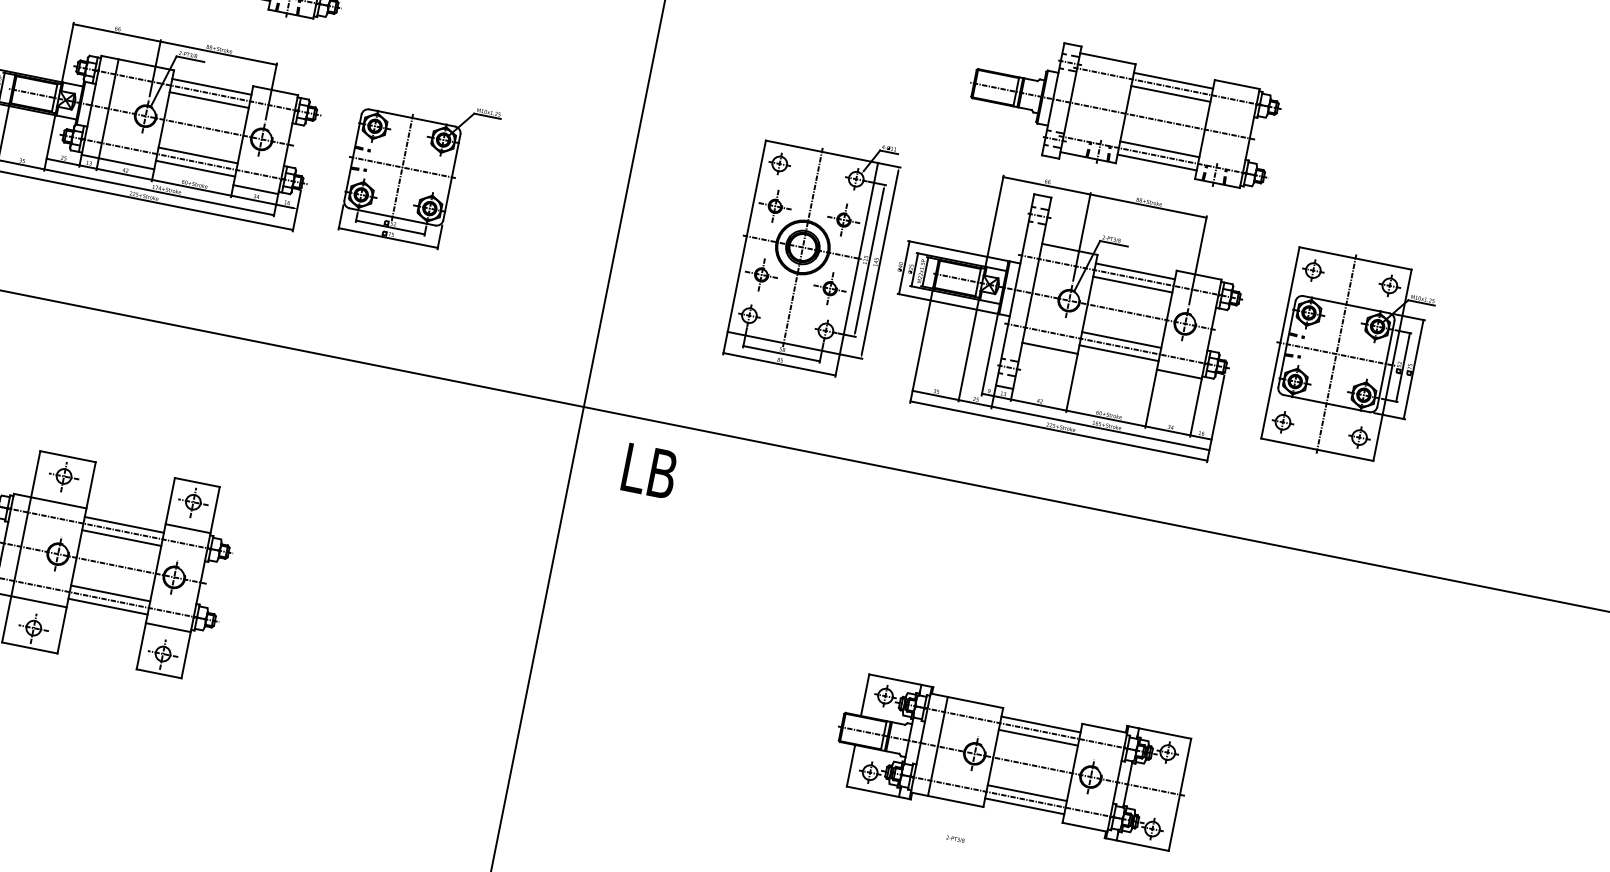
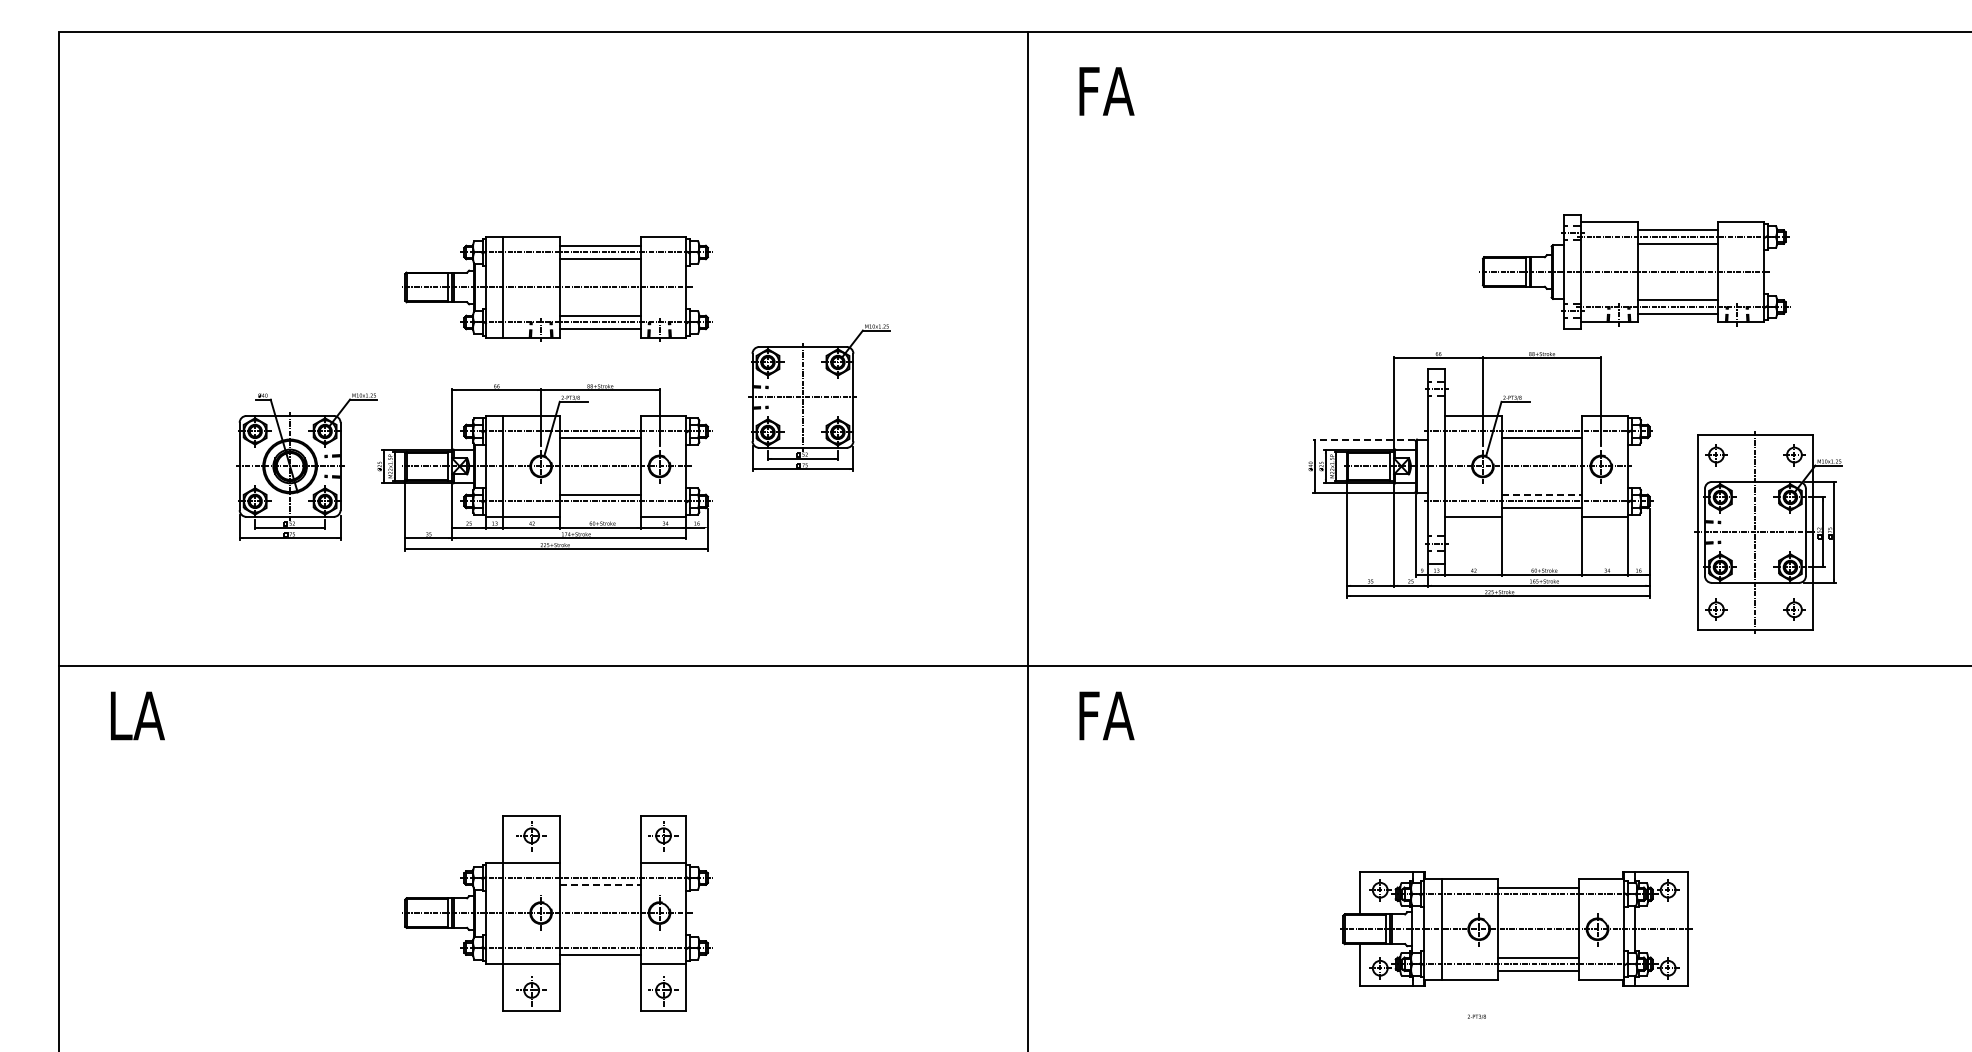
line: (211, 86) -> (599, 424), removed
part: (1122, 112) -> (1634, 271), moved
line: (194, 168) -> (599, 508), removed
part: (418, 170) -> (819, 397), moved
part: (811, 251) -> (1220, 468), removed
line: (958, 251) -> (1364, 439), solid -> dashed
line: (1134, 271) -> (1541, 424), removed
line: (1122, 339) -> (1542, 494), solid -> dashed
part: (1349, 356) -> (1768, 532), moved
text: (654, 471) -> (1109, 715), LB -> FA
line: (123, 524) -> (599, 871), removed
line: (121, 537) -> (600, 884), solid -> dashed
line: (109, 593) -> (599, 941), removed
line: (1038, 738) -> (1538, 901), removed

